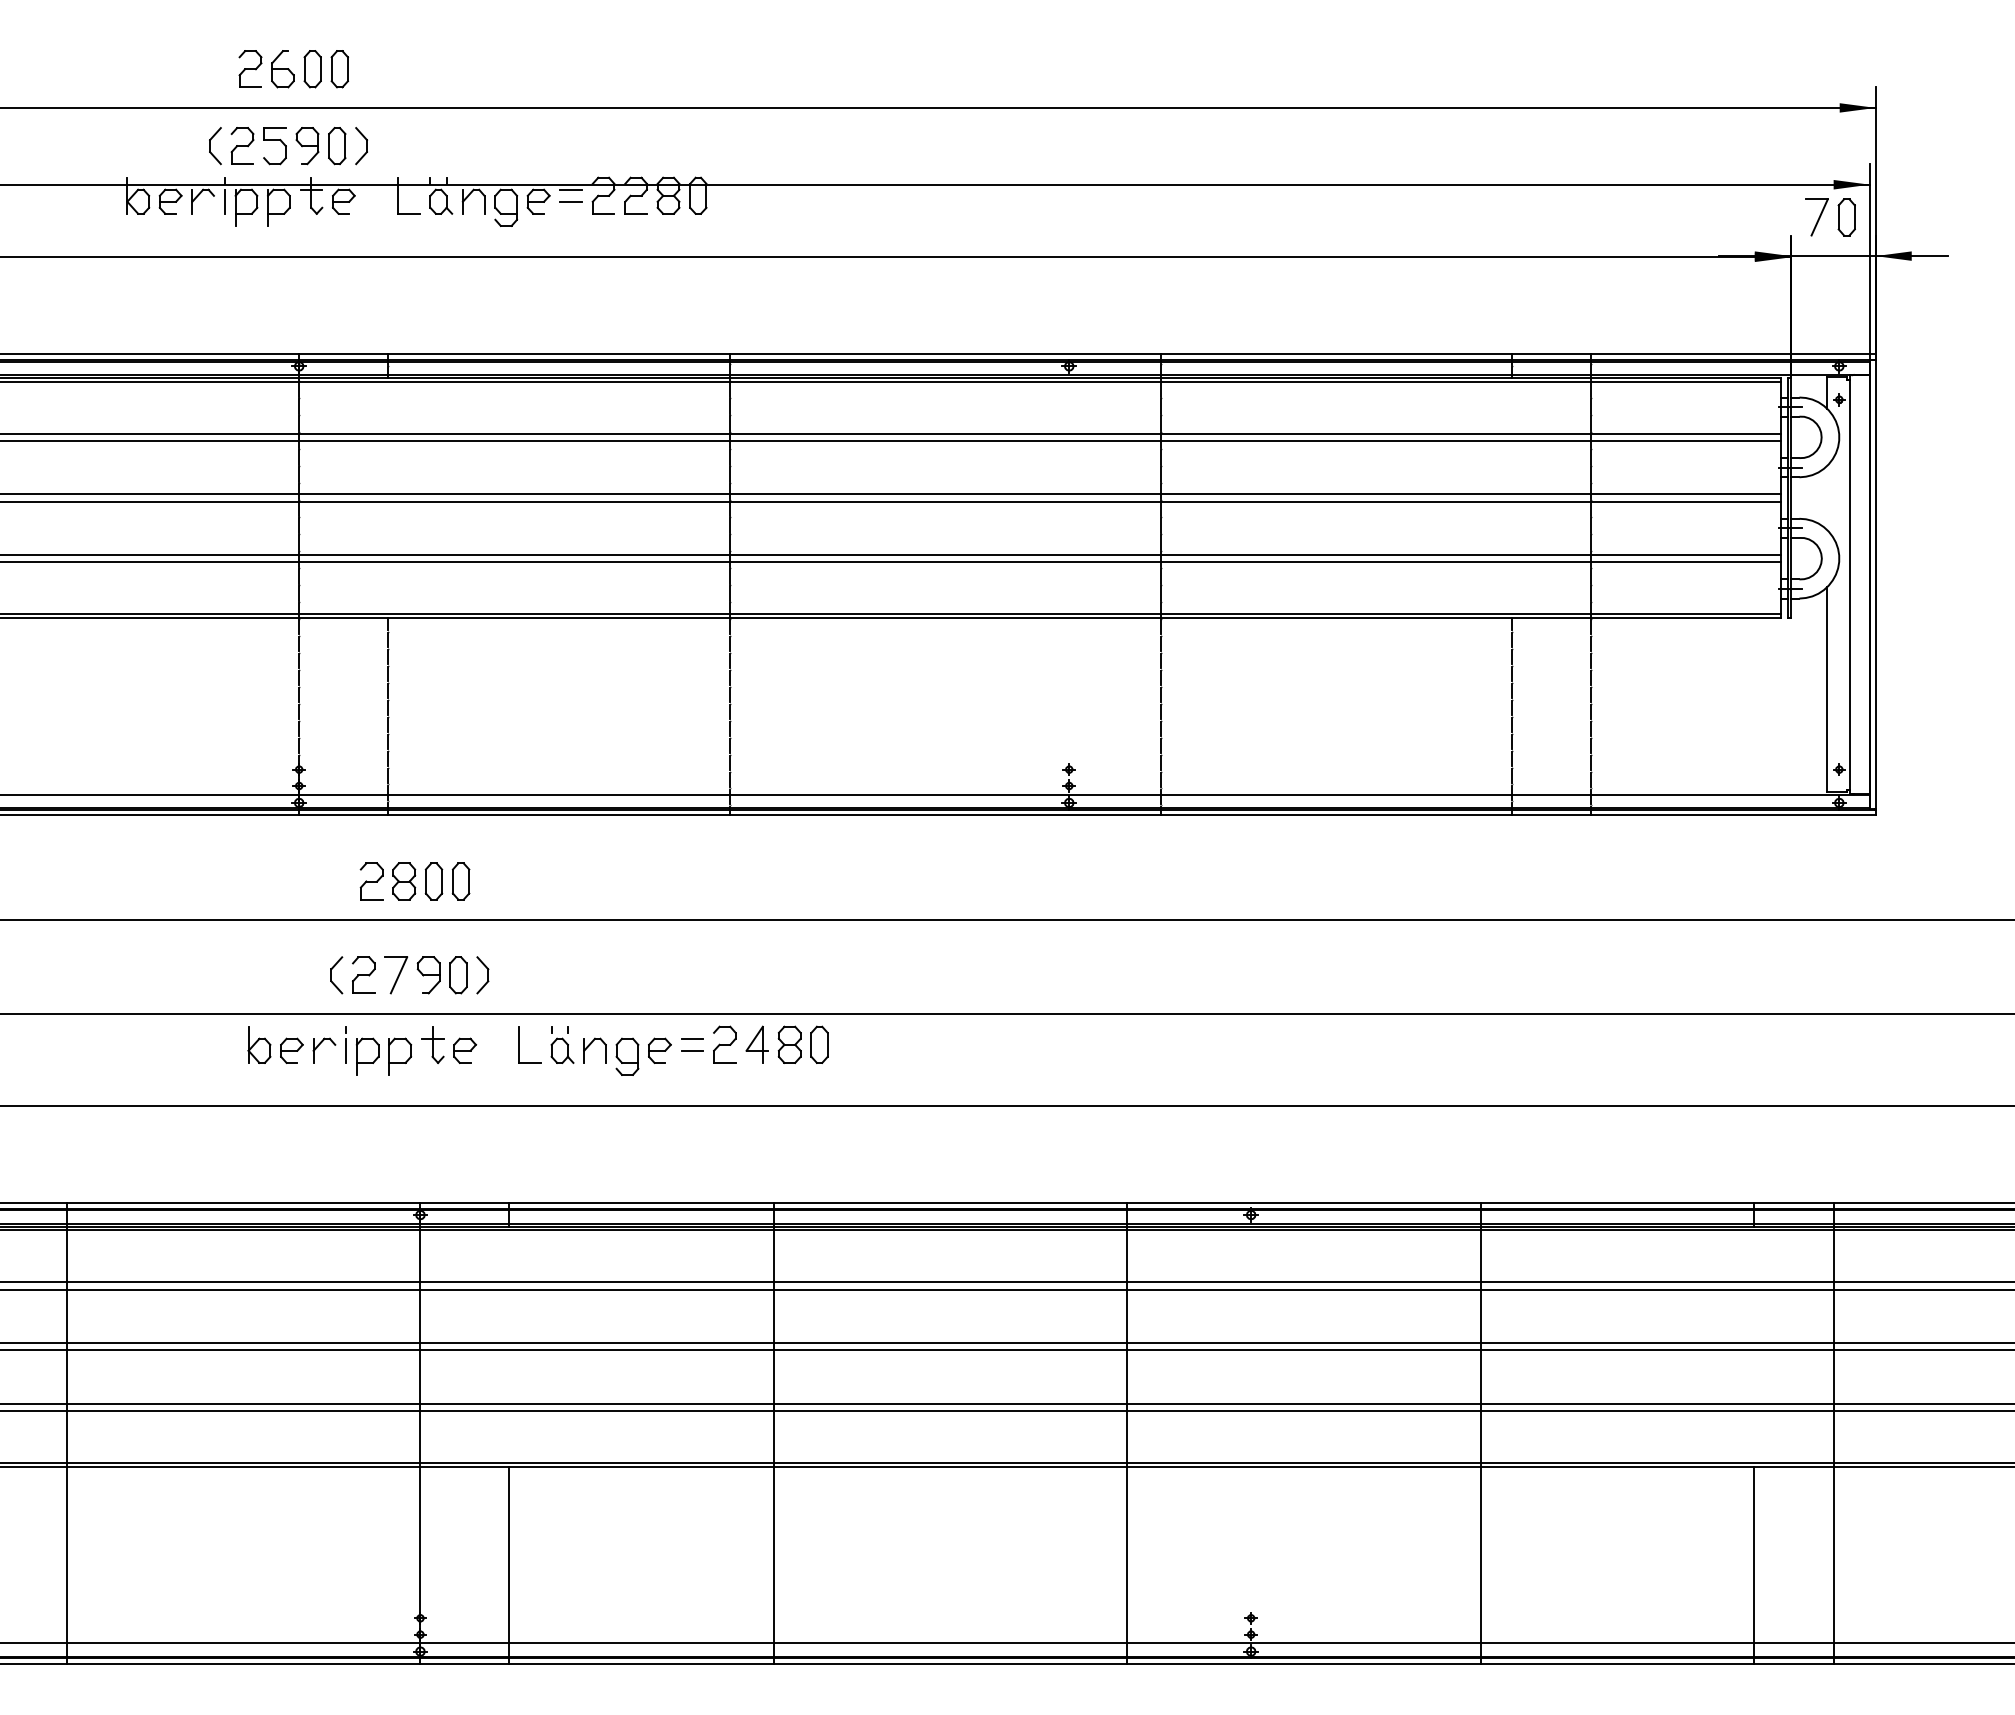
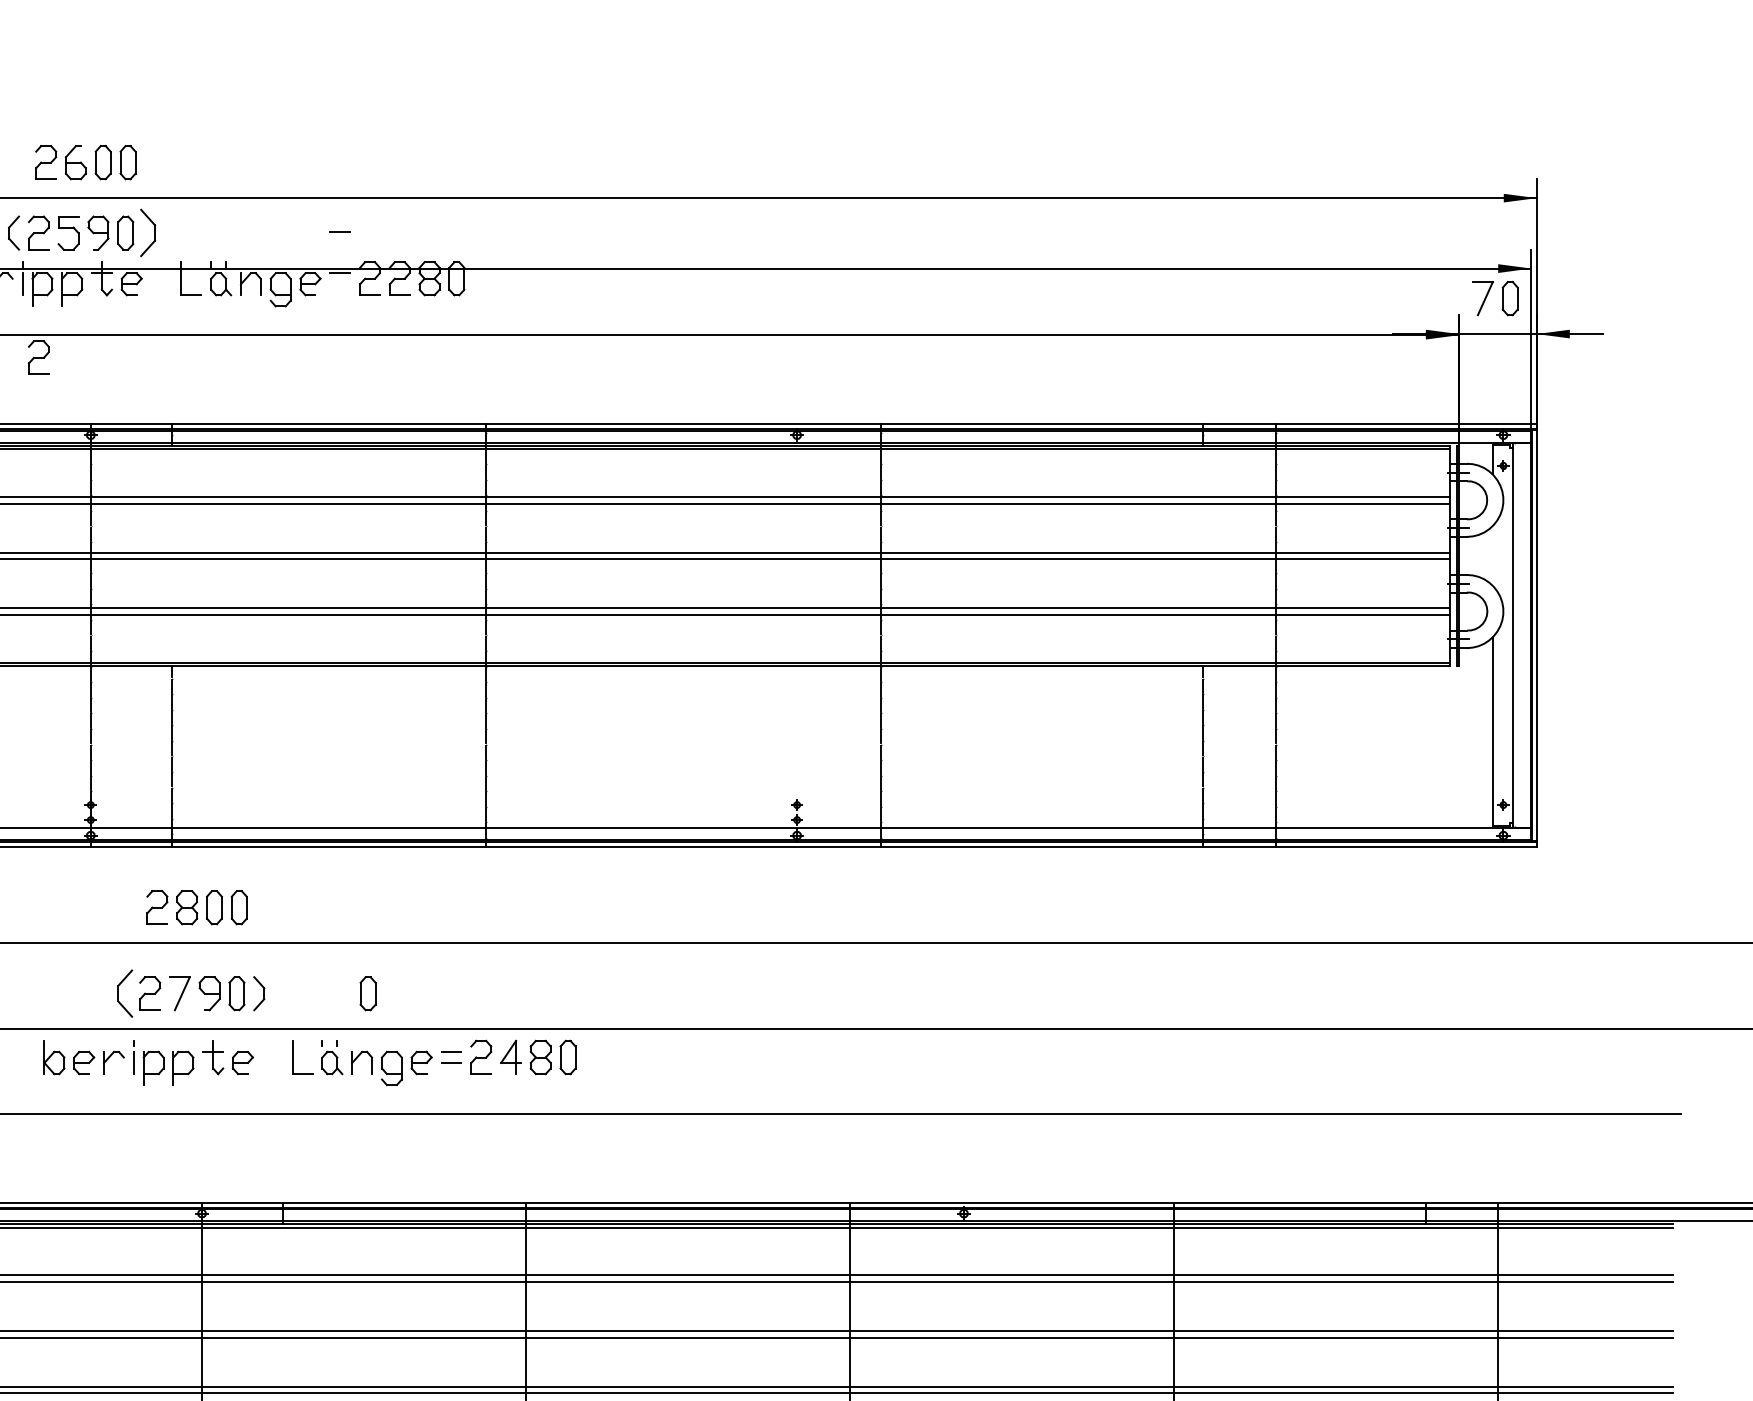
part: (361, 146) -> (147, 233), size x1.4
line: (570, 201) -> (339, 231), moved
part: (242, 281) -> (38, 357), added
part: (336, 975) -> (125, 993), size x1.4
part: (601, 975) -> (368, 993), added

